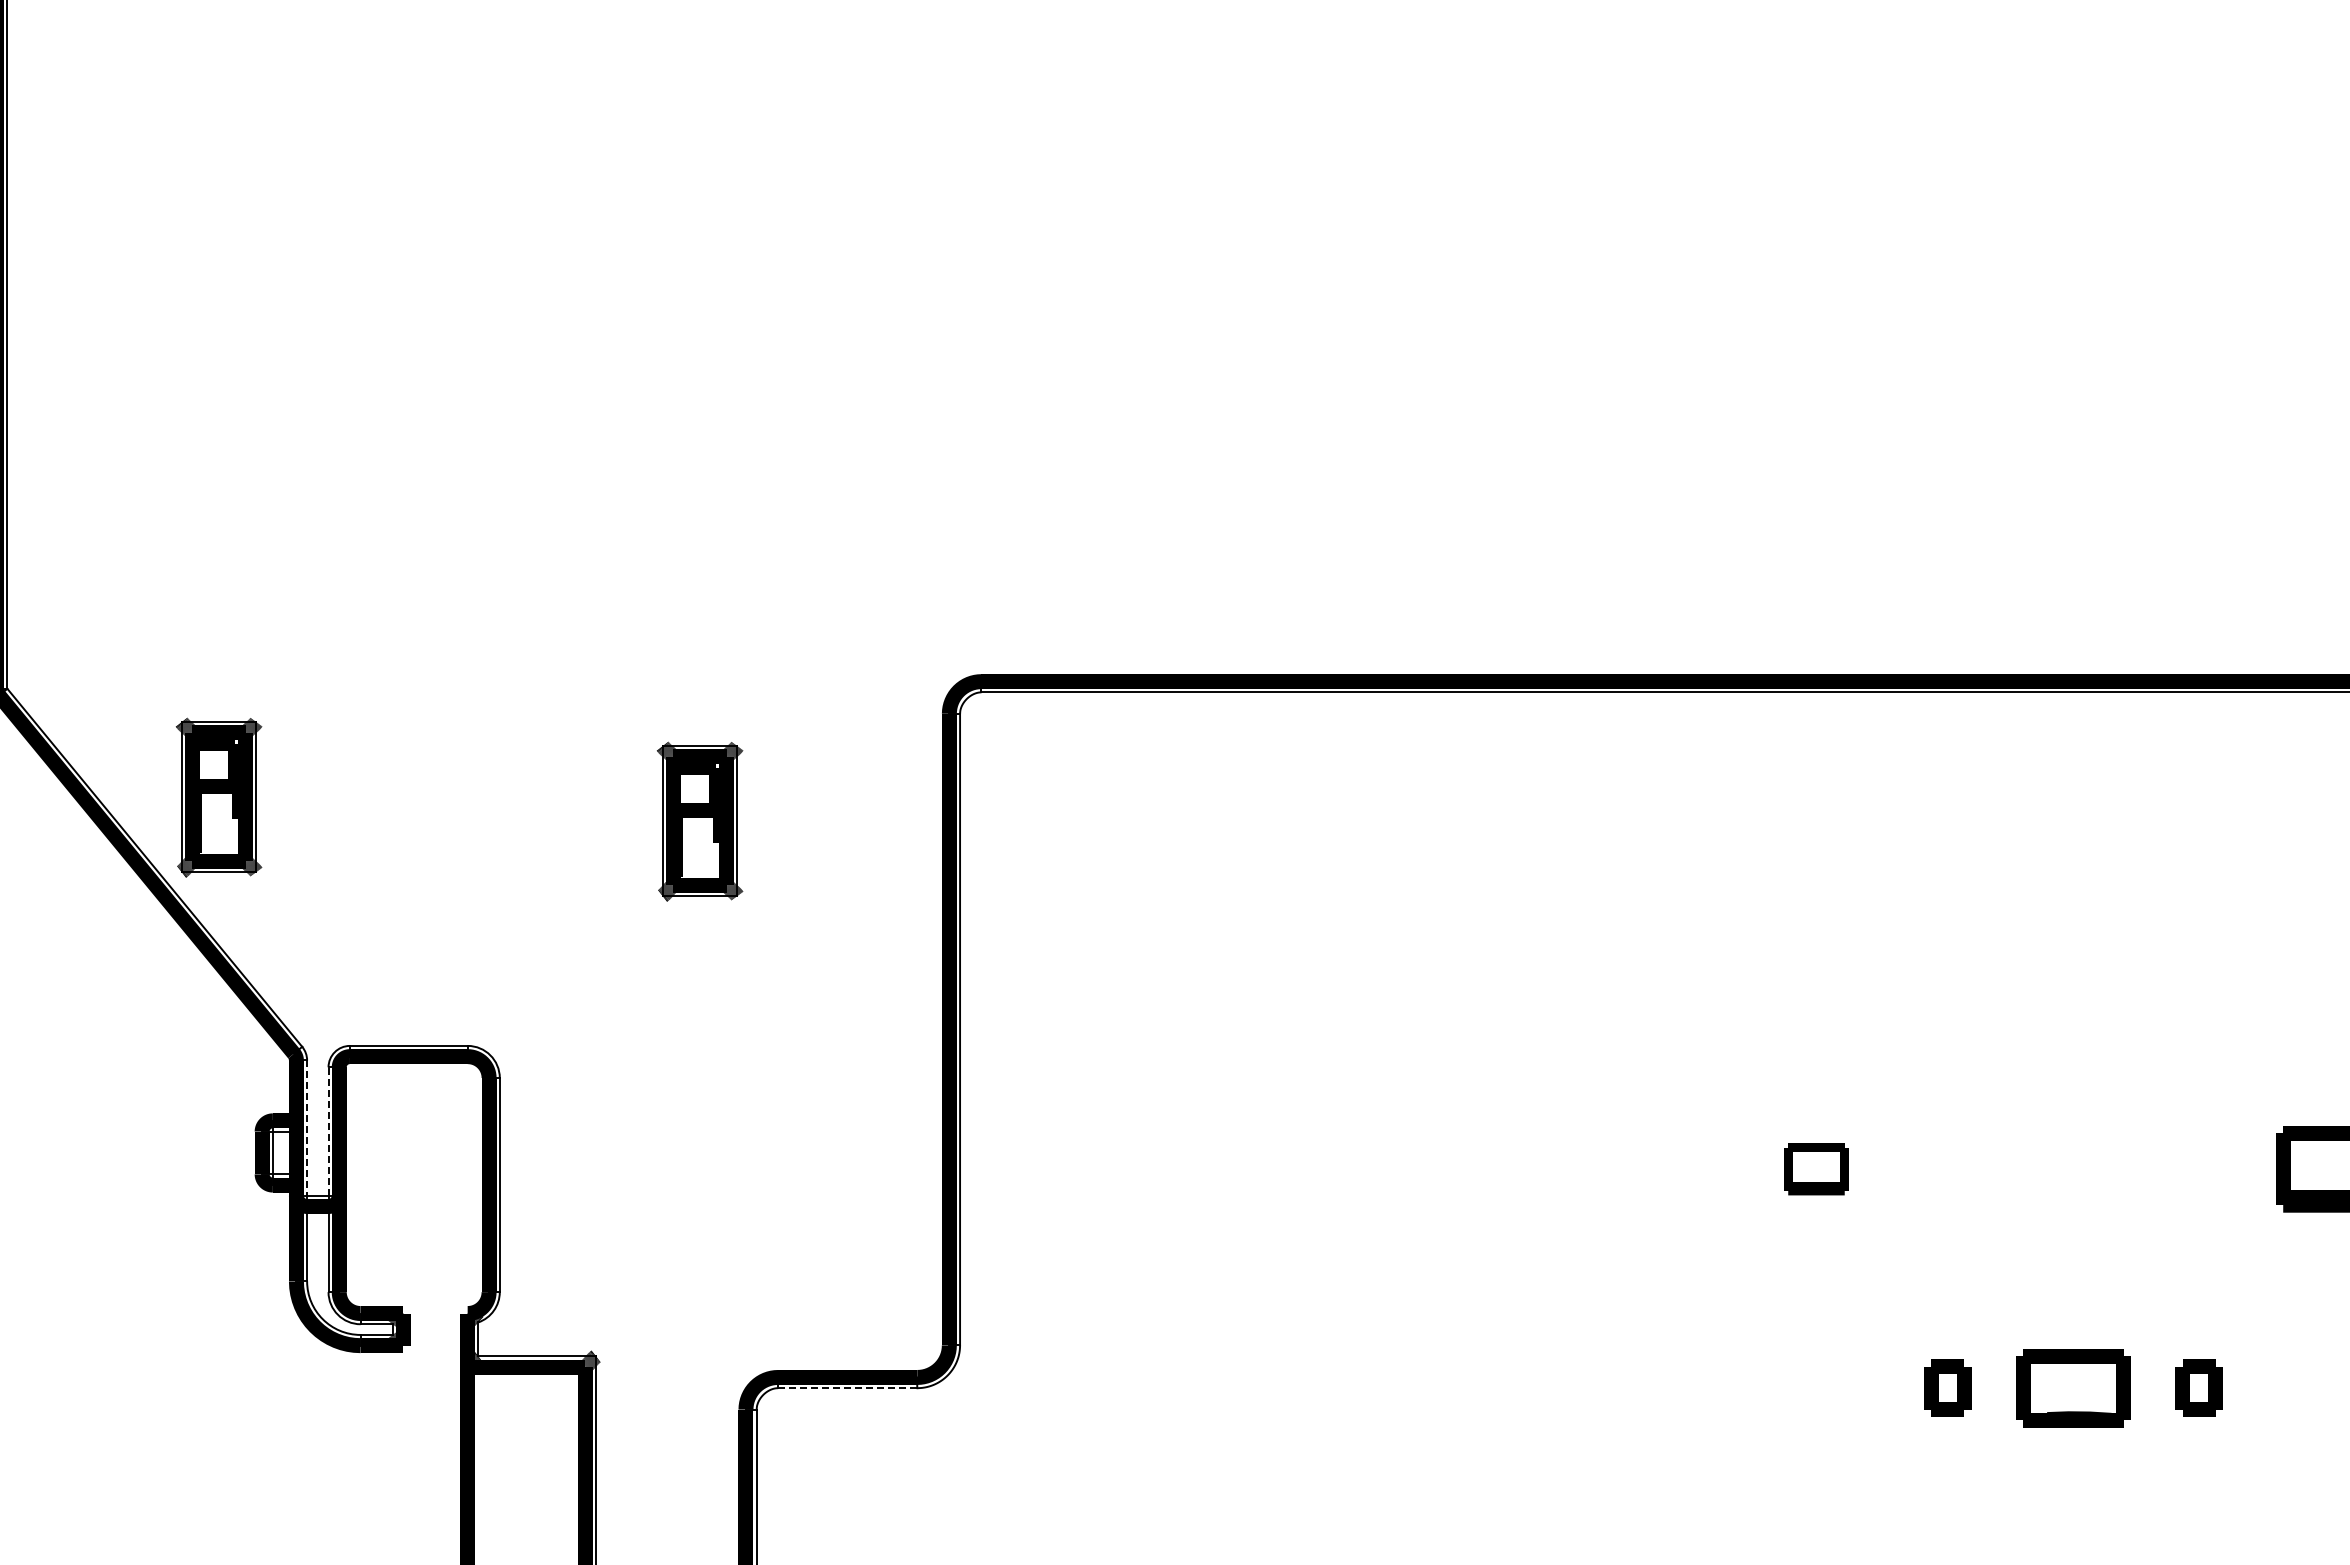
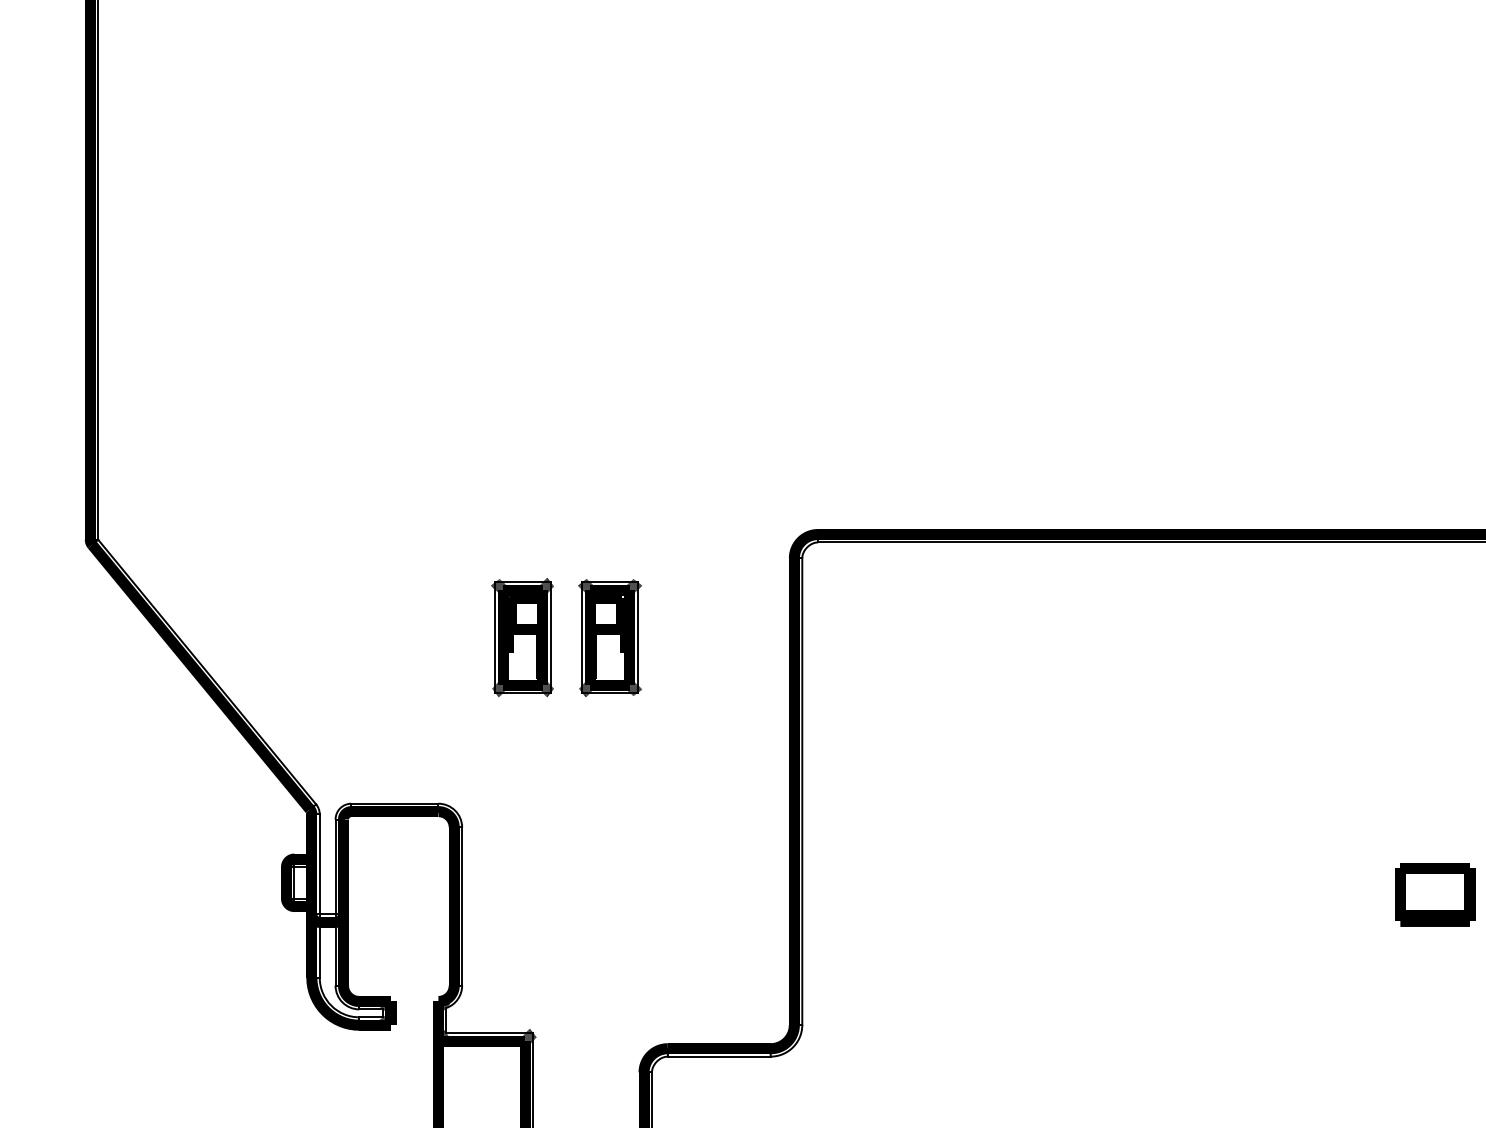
part: (218, 797) -> (254, 620), removed
part: (581, 820) -> (522, 637), added
line: (307, 1128) -> (320, 864), dashed -> solid
line: (328, 1131) -> (335, 866), dashed -> solid
part: (1816, 1169) -> (1435, 895), size x1.67
line: (847, 1388) -> (719, 1056), dashed -> solid

